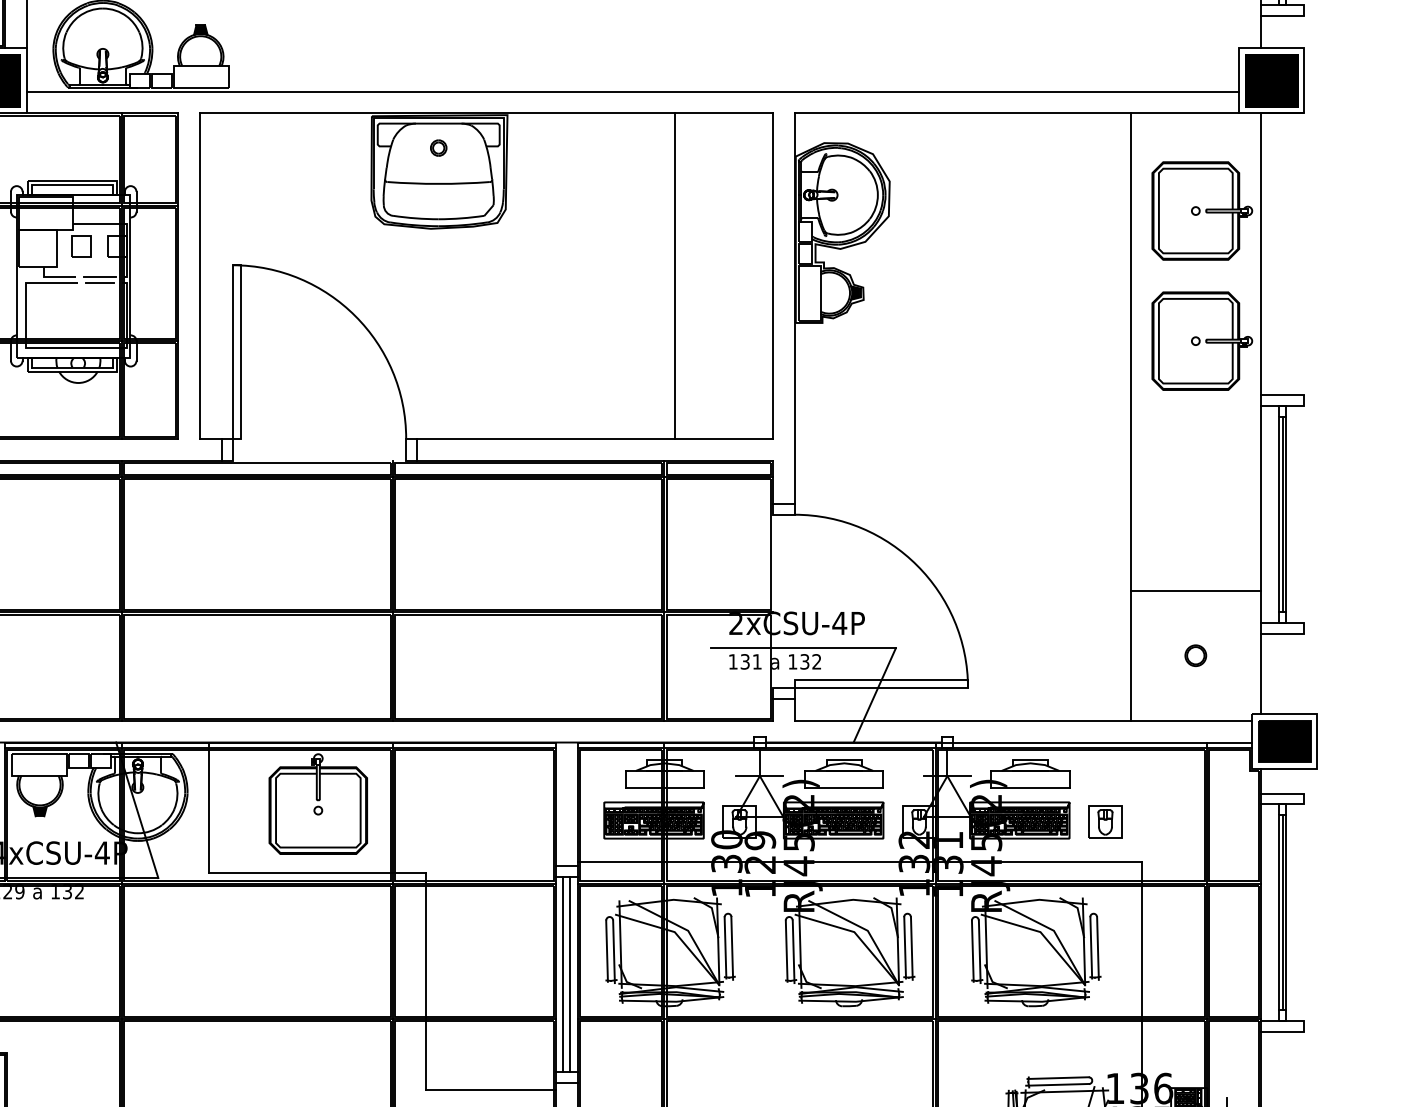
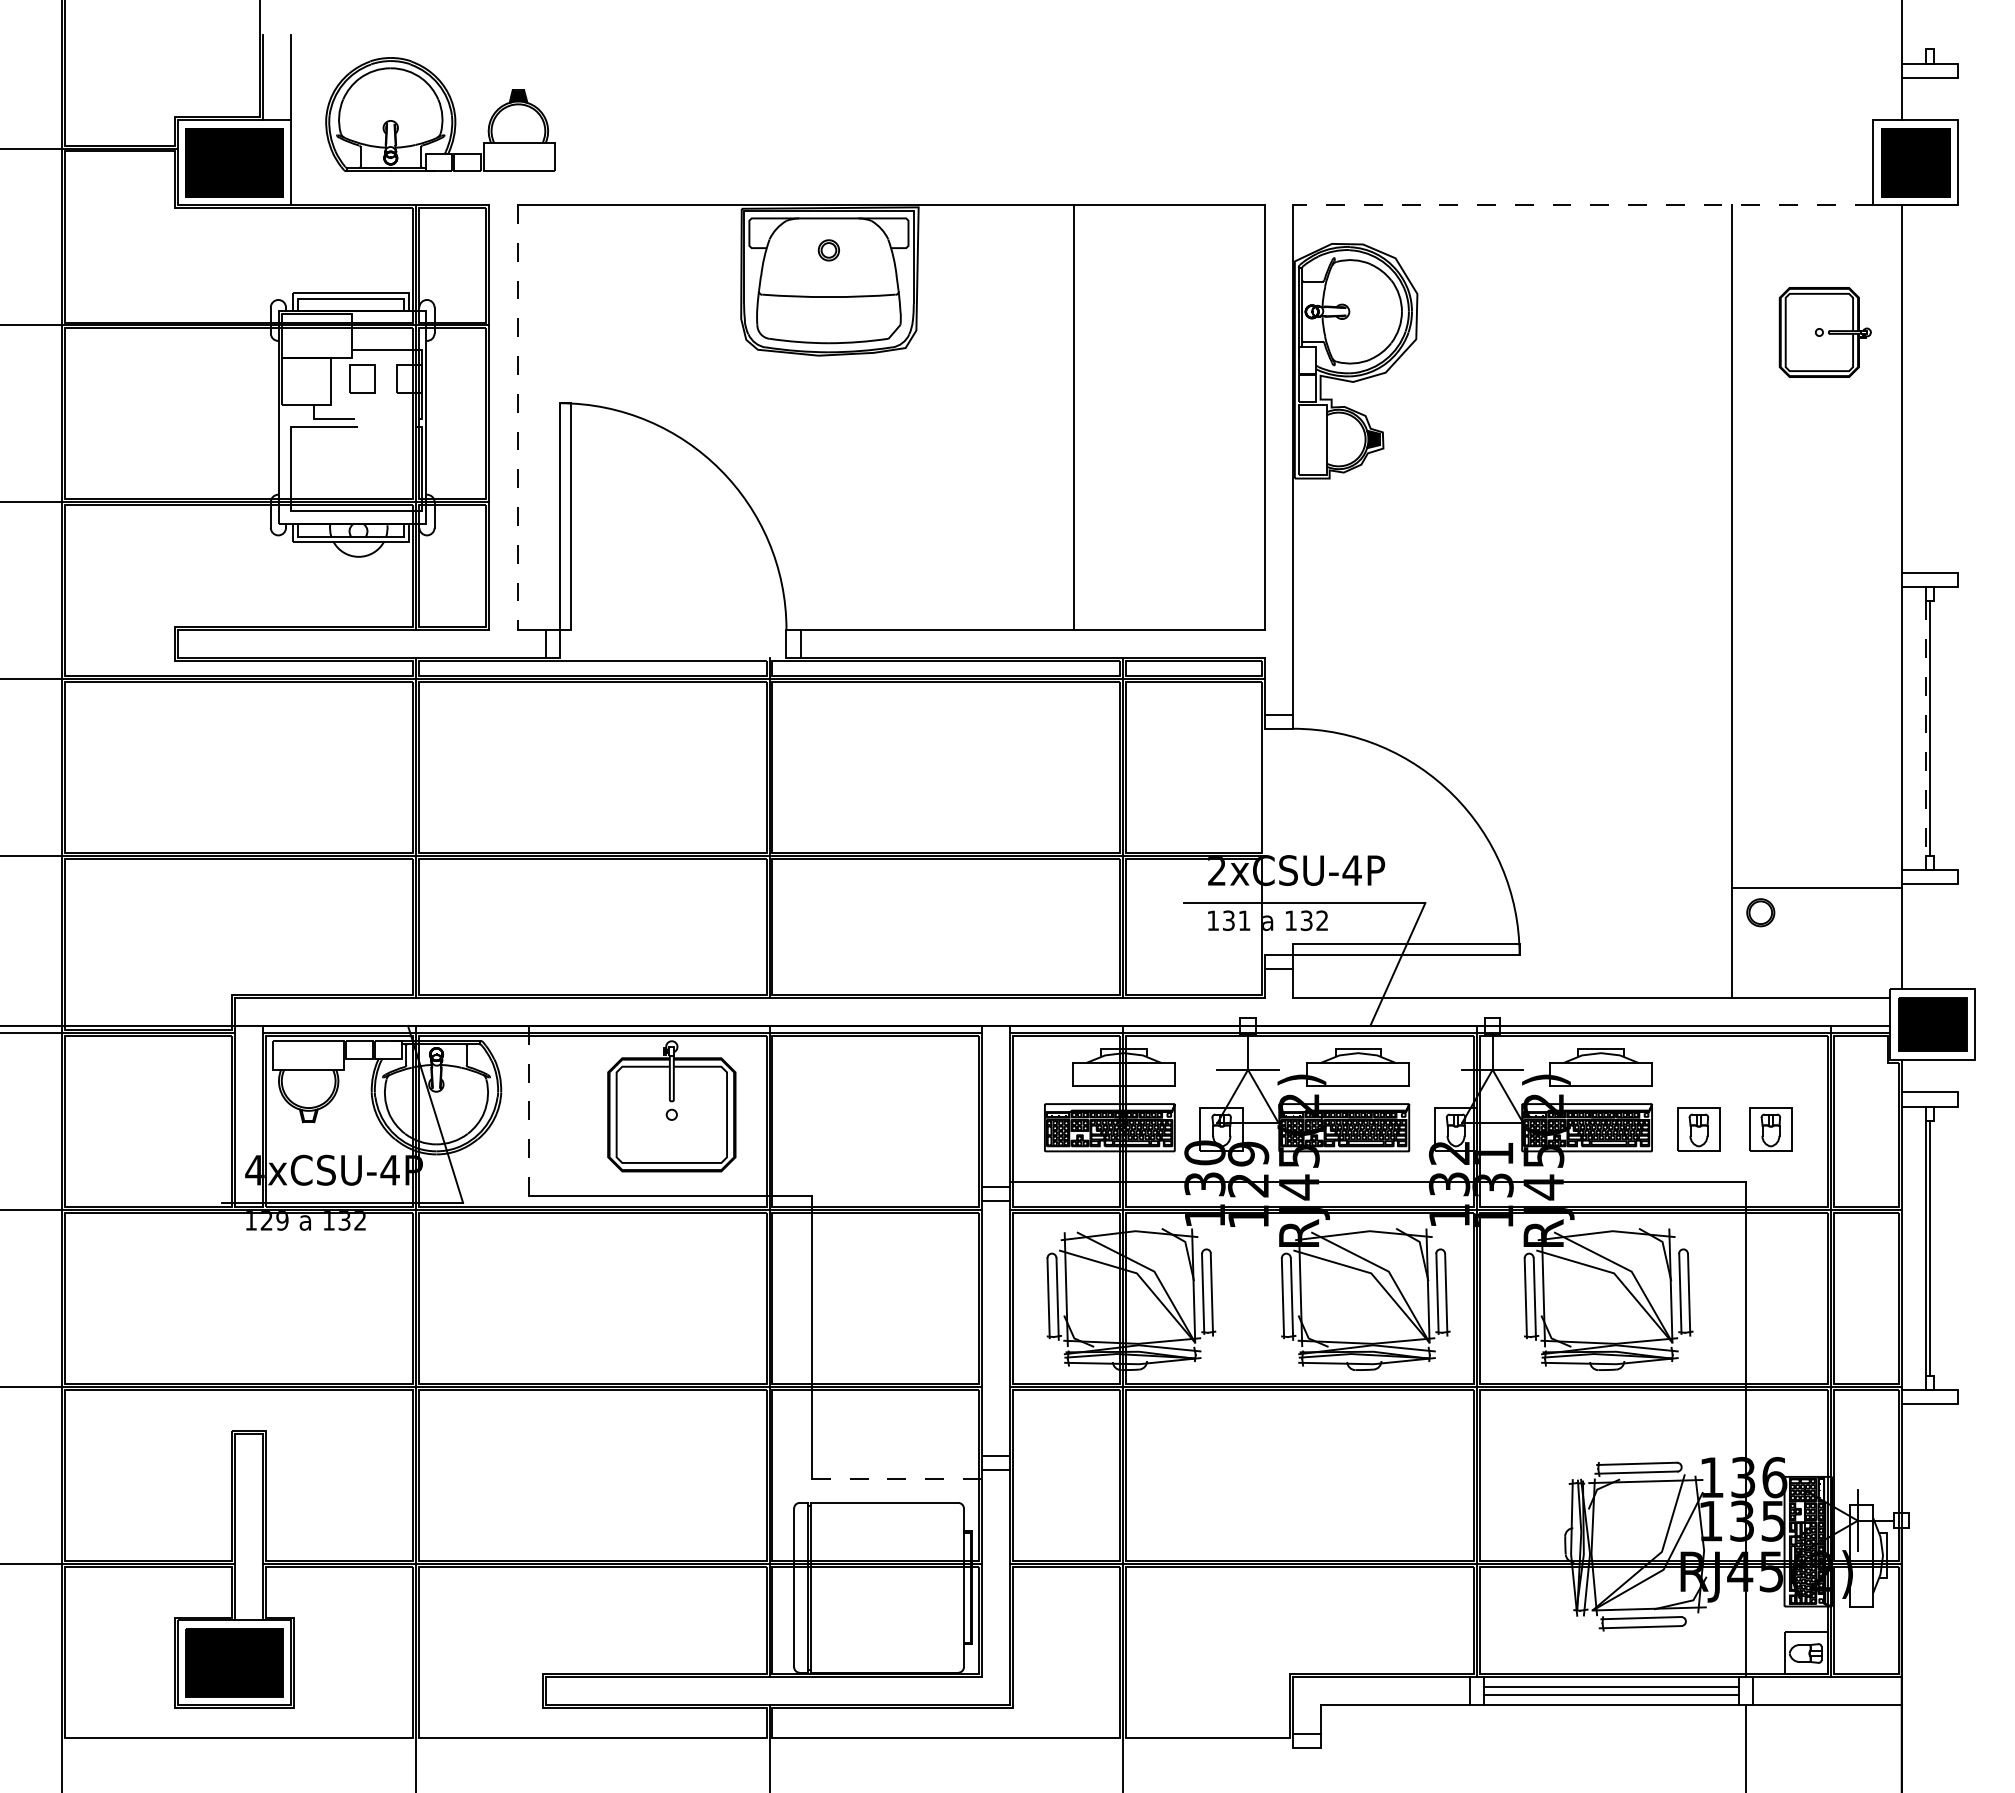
line: (633, 91) -> (1082, 176), removed
line: (1016, 113) -> (1582, 205), solid -> dashed
part: (1202, 211) -> (1825, 332), size x0.7
line: (99, 276) -> (386, 418), removed
line: (200, 276) -> (517, 417), solid -> dashed
line: (675, 276) -> (1074, 417), moved
line: (99, 283) -> (386, 426), removed
part: (1202, 340) -> (1825, 501), removed
line: (1286, 514) -> (1934, 728), removed
line: (1279, 515) -> (1925, 729), solid -> dashed
line: (1195, 590) -> (1816, 887), moved
part: (1195, 655) -> (1760, 912), moved
line: (208, 807) -> (528, 1110), solid -> dashed
fill: (39, 811) -> (308, 1115), removed
part: (1160, 821) -> (1770, 1129), added
line: (1286, 912) -> (1934, 1247), removed
line: (563, 973) -> (991, 1327), removed
line: (570, 973) -> (1000, 1327), removed
line: (490, 1089) -> (896, 1478), solid -> dashed

